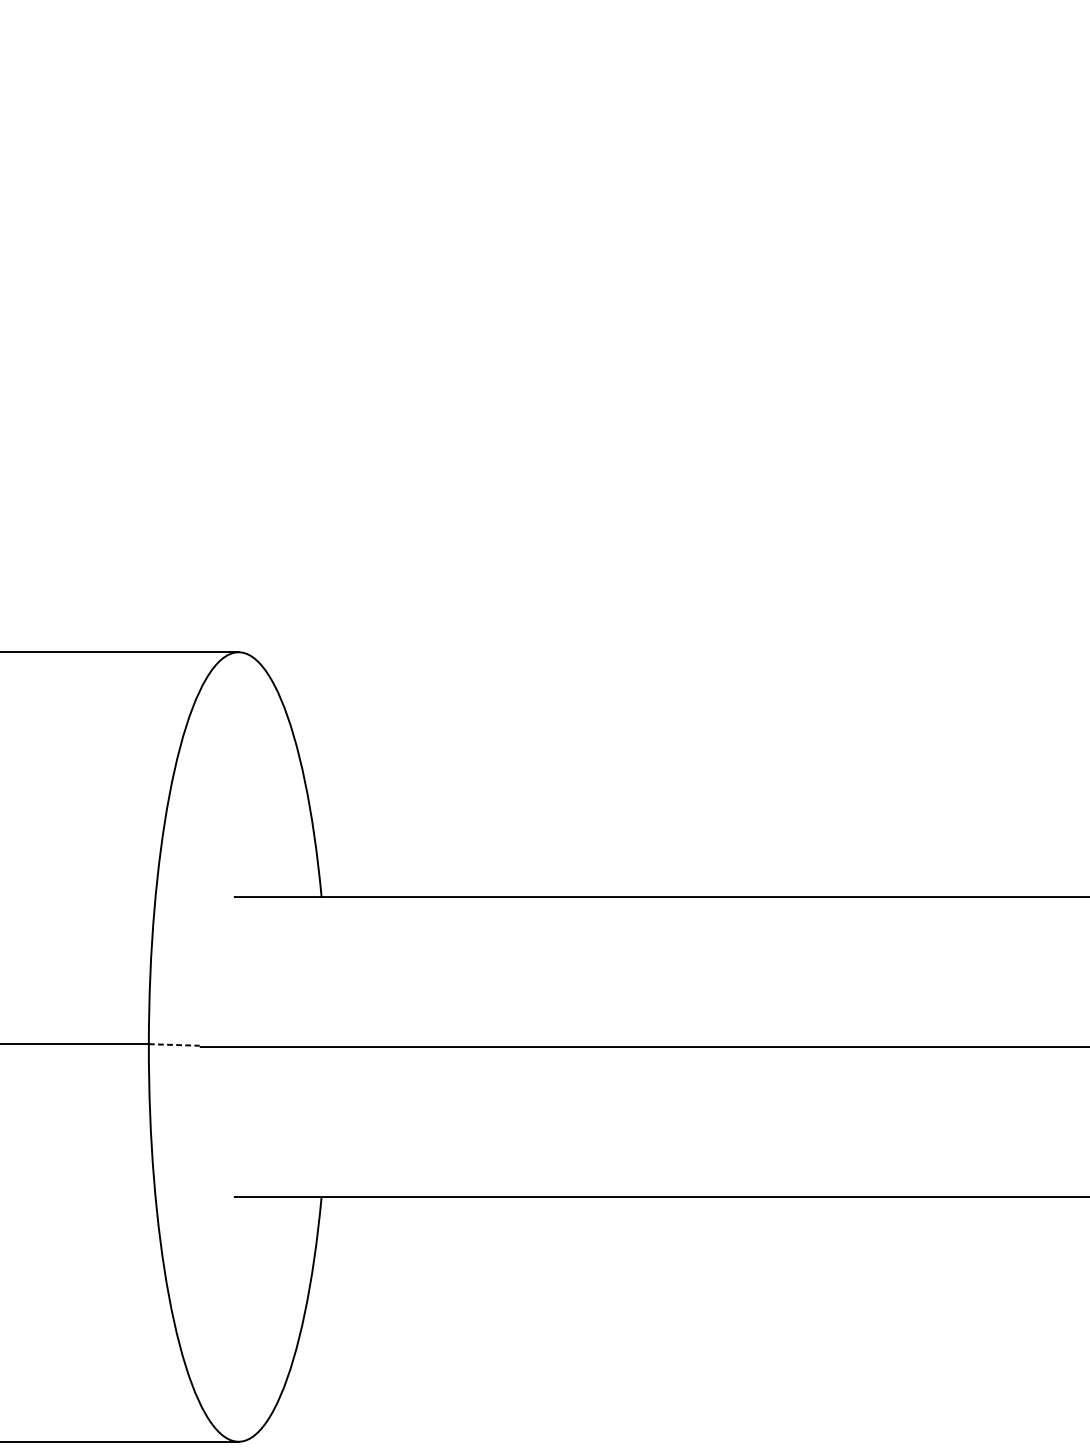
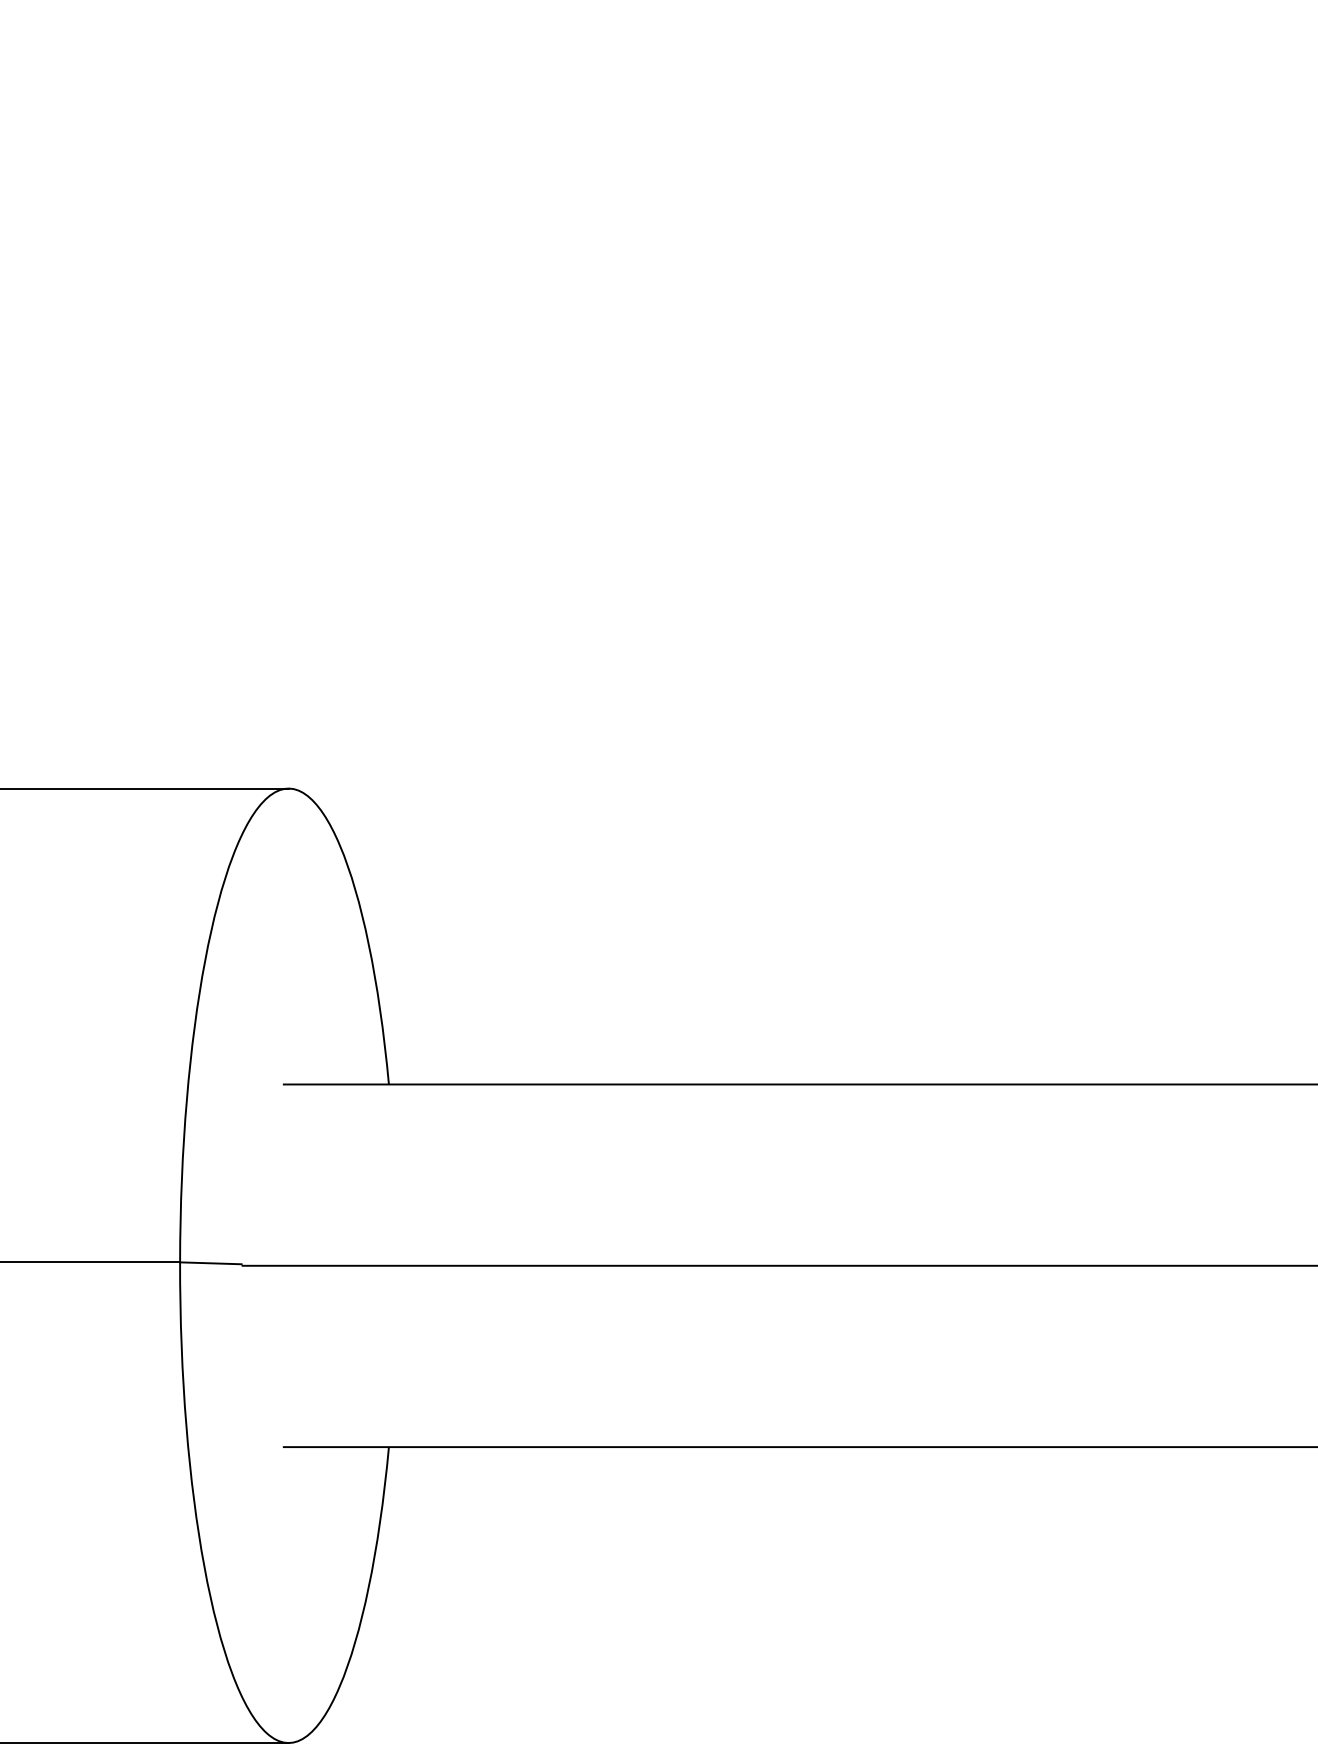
line: (174, 1045) -> (210, 1263), dashed -> solid

